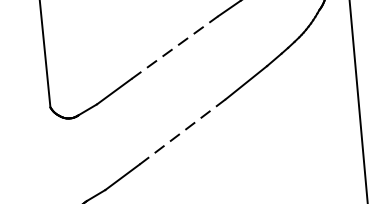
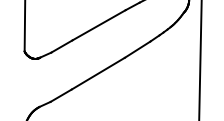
line: (175, 48) -> (99, 25), dashed -> solid
line: (182, 131) -> (98, 73), dashed -> solid

